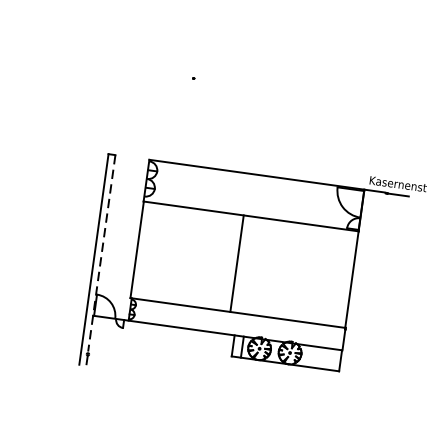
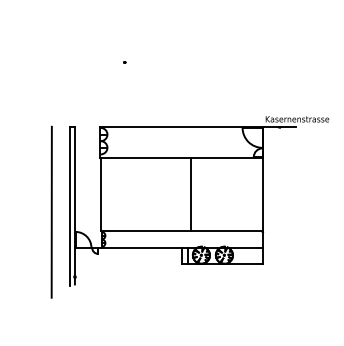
line: (101, 254) -> (74, 201), dashed -> solid
line: (68, 263) -> (51, 211), added
line: (236, 263) -> (190, 194), moved

